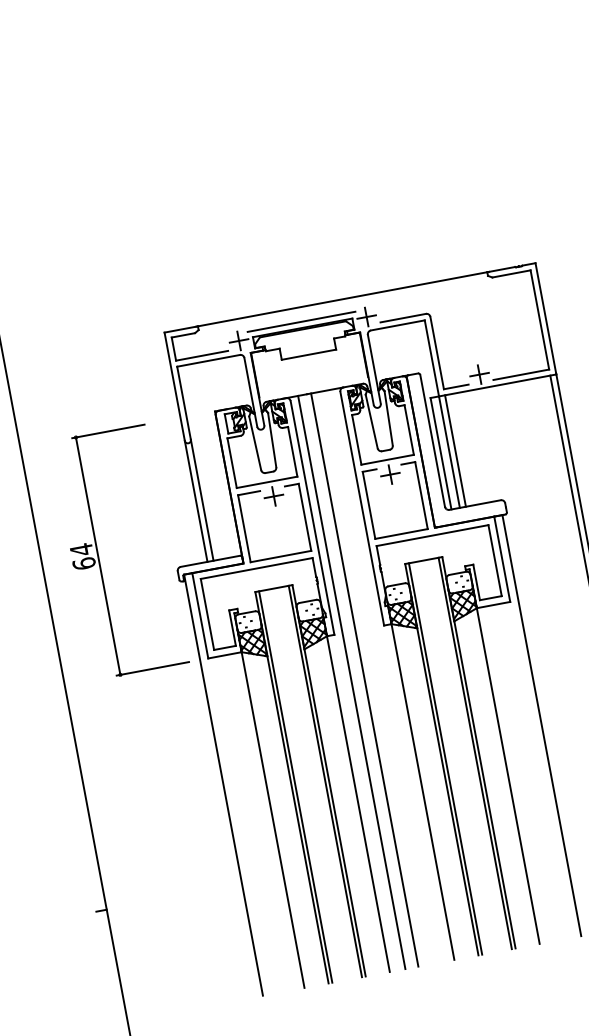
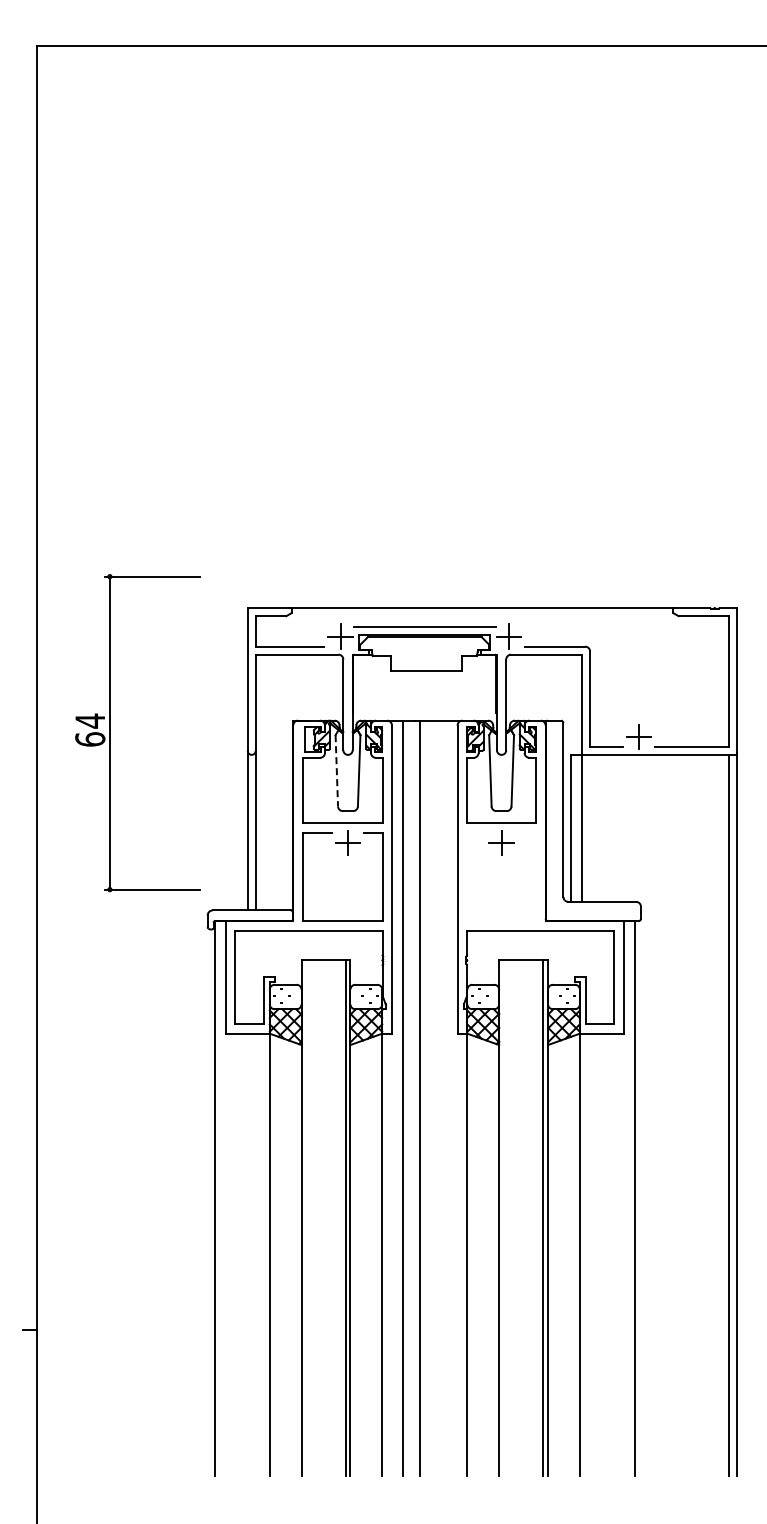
line: (254, 443) -> (336, 770), solid -> dashed
line: (455, 450) -> (590, 827), removed
part: (369, 504) -> (467, 876), removed
part: (98, 556) -> (110, 733), moved
line: (445, 759) -> (504, 1218), removed
line: (295, 787) -> (306, 1218), removed

